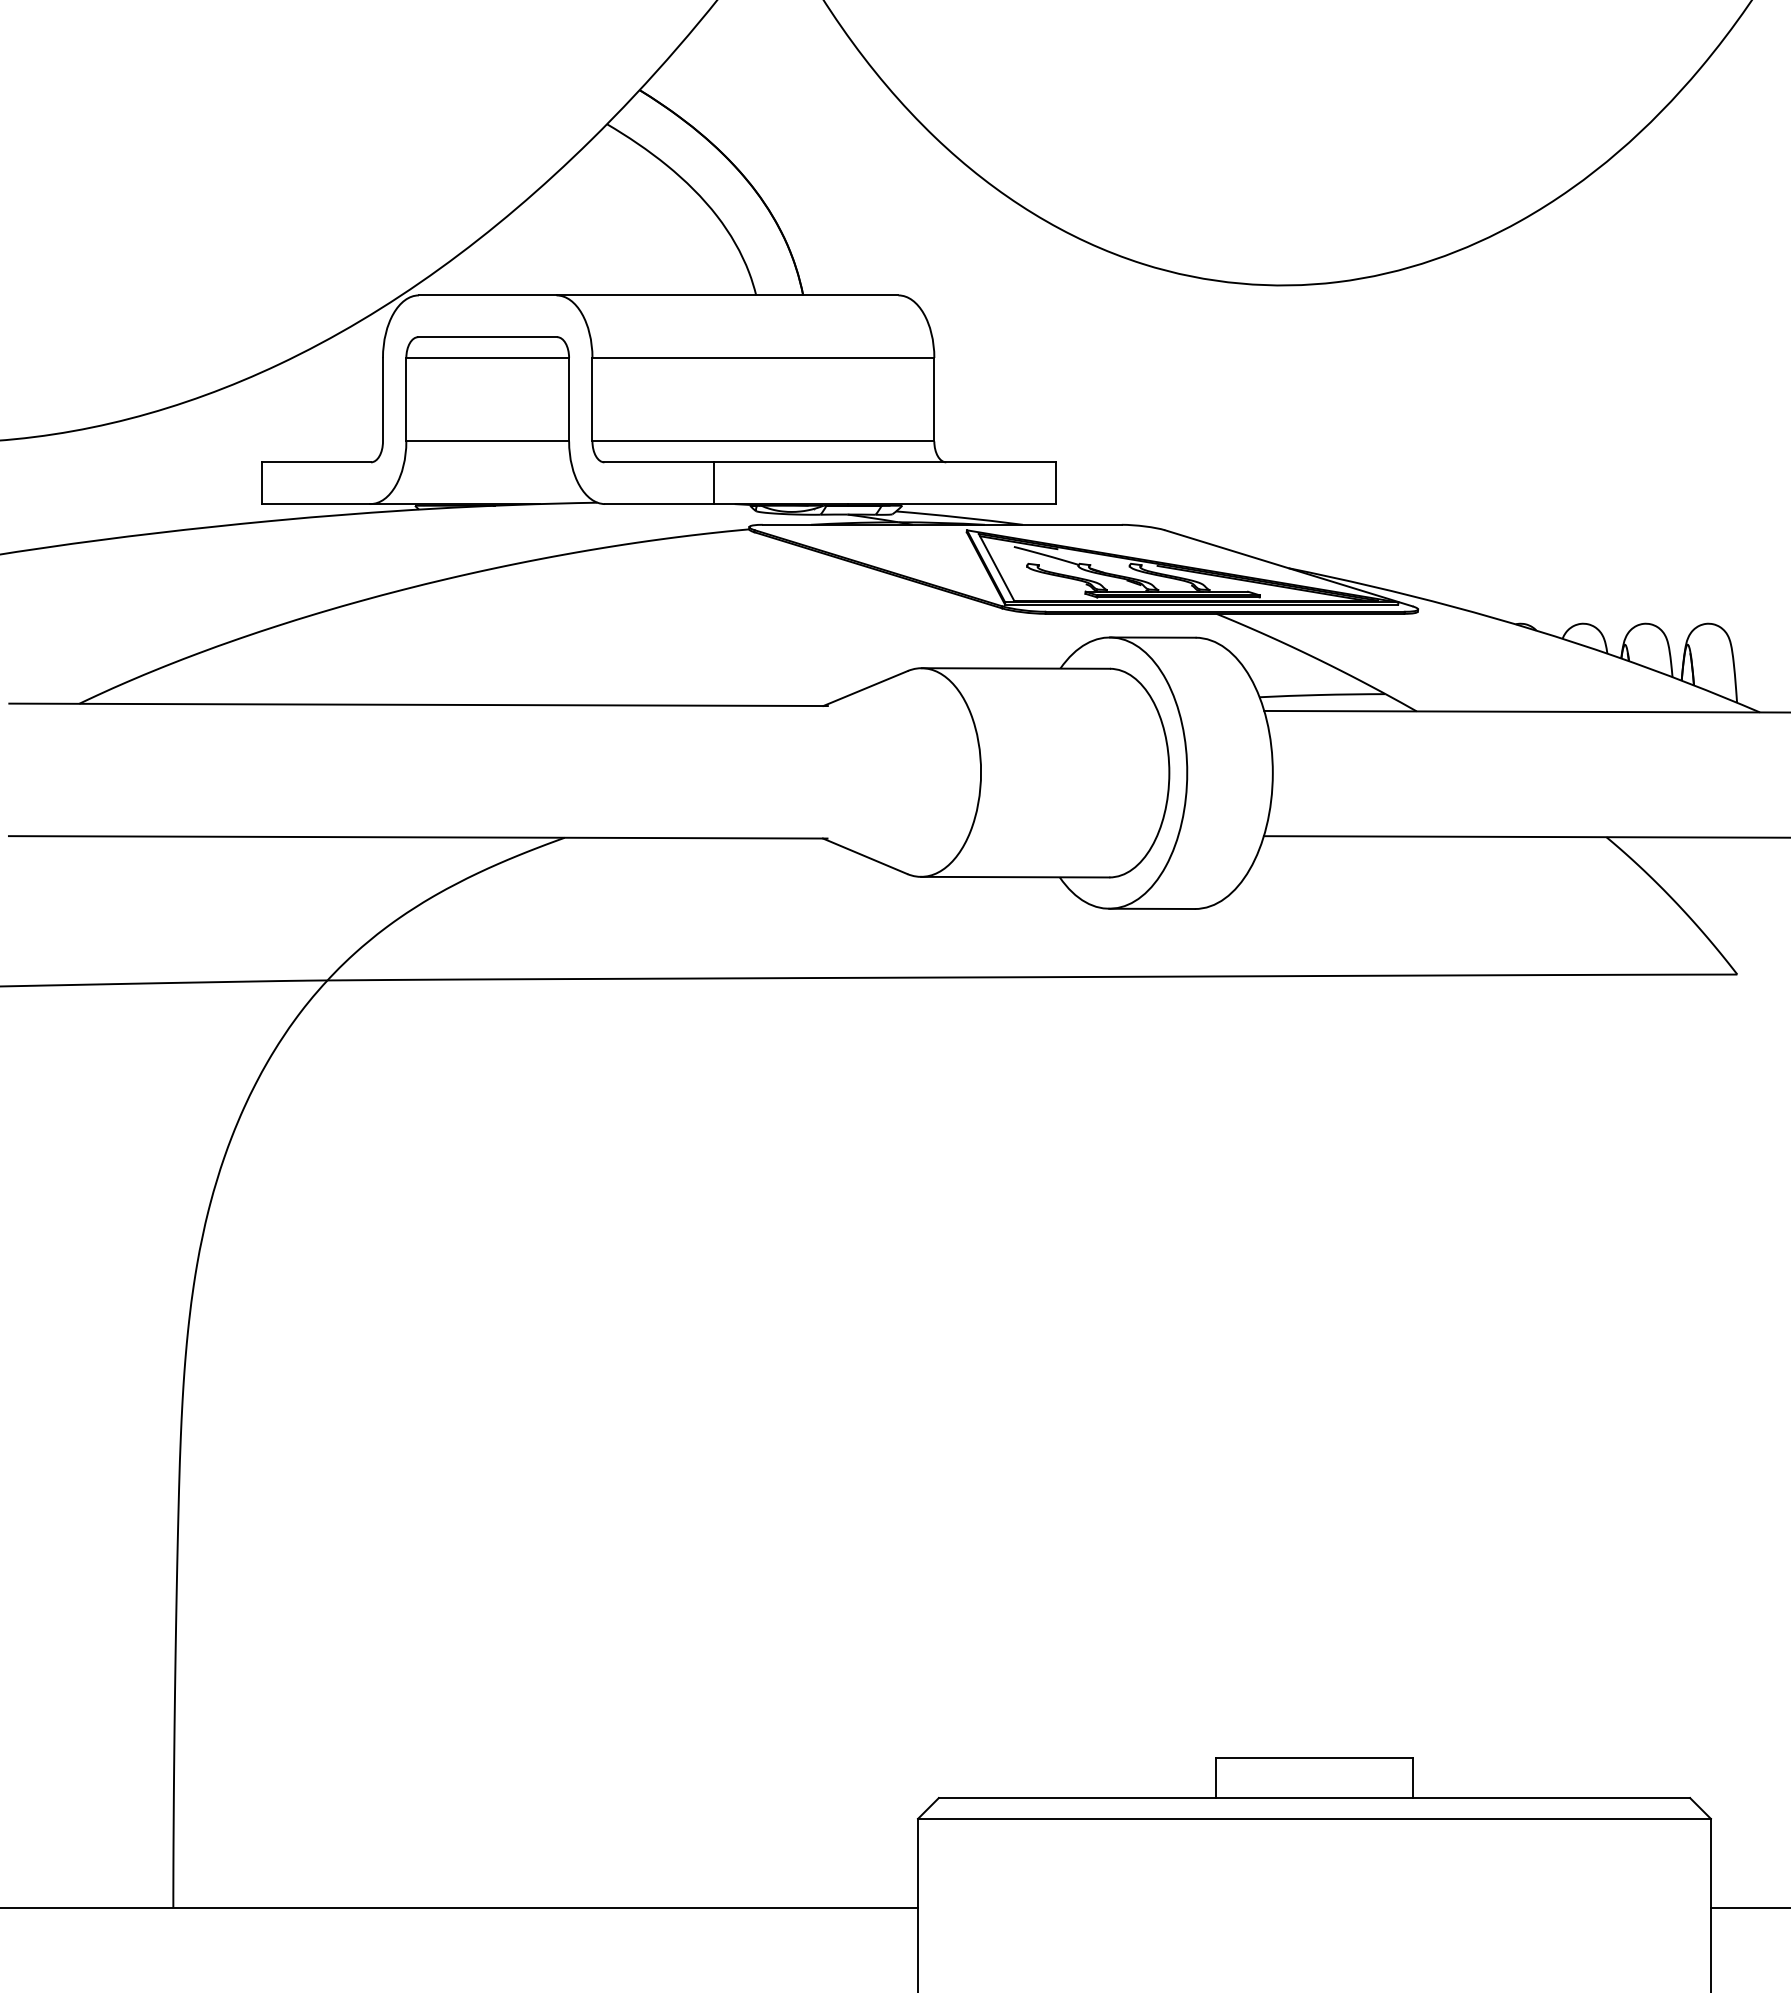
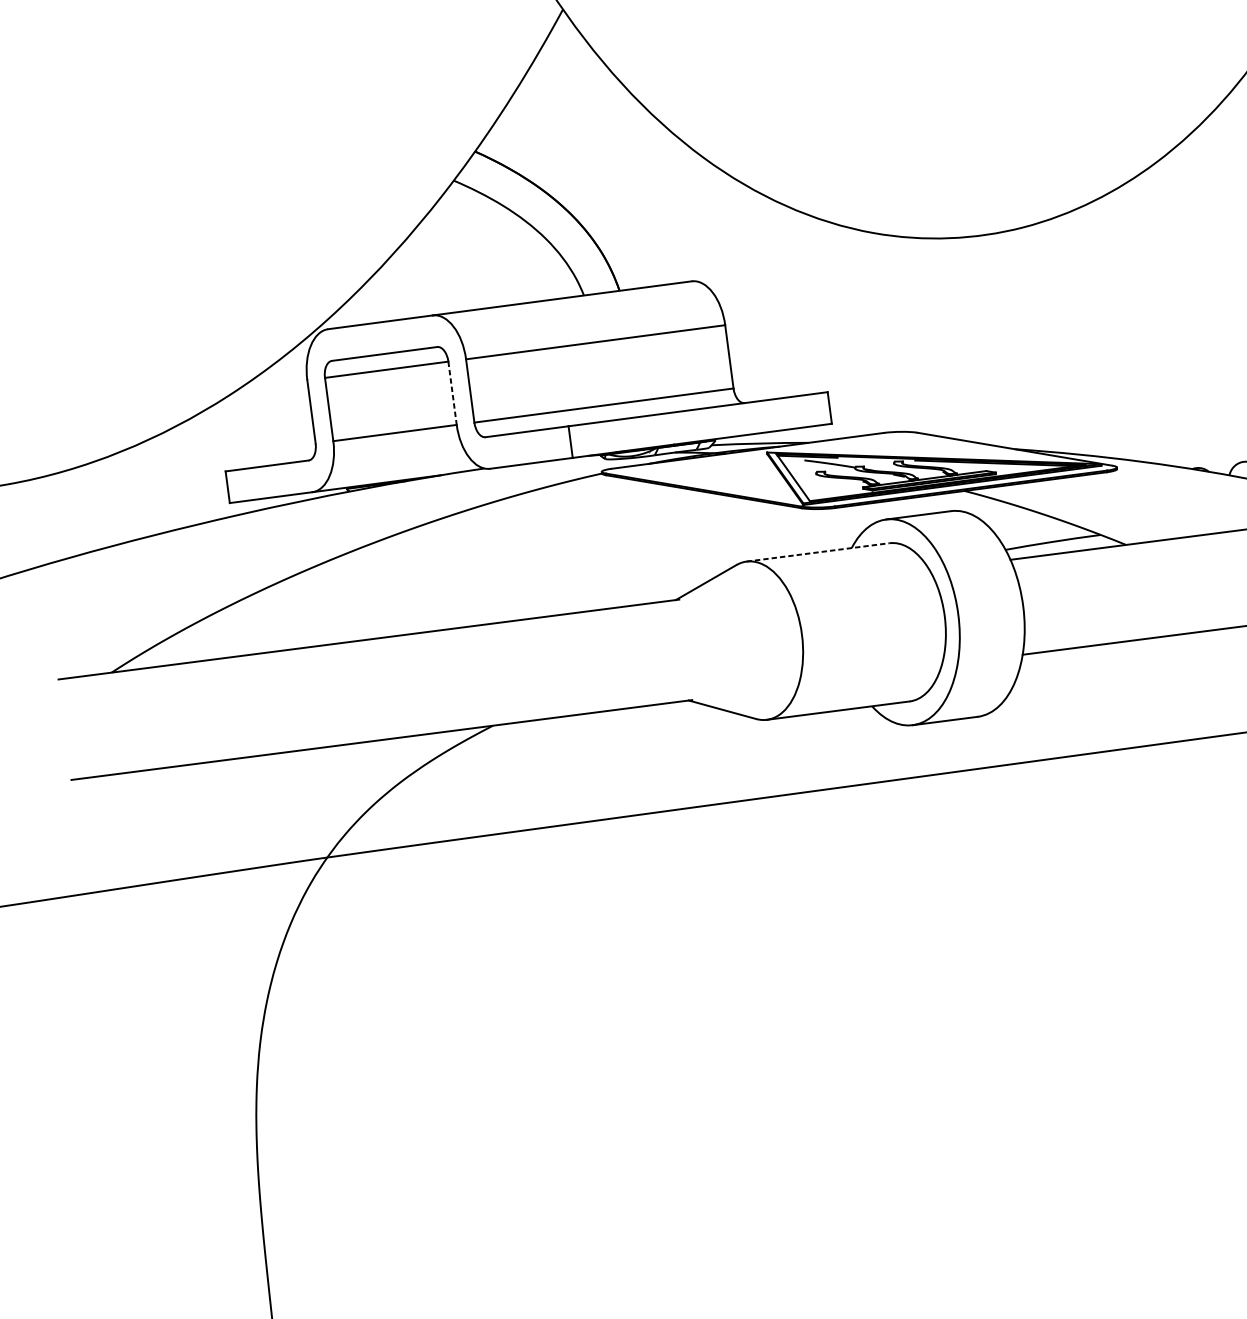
line: (569, 399) -> (452, 393), solid -> dashed
line: (1016, 668) -> (818, 552), solid -> dashed

